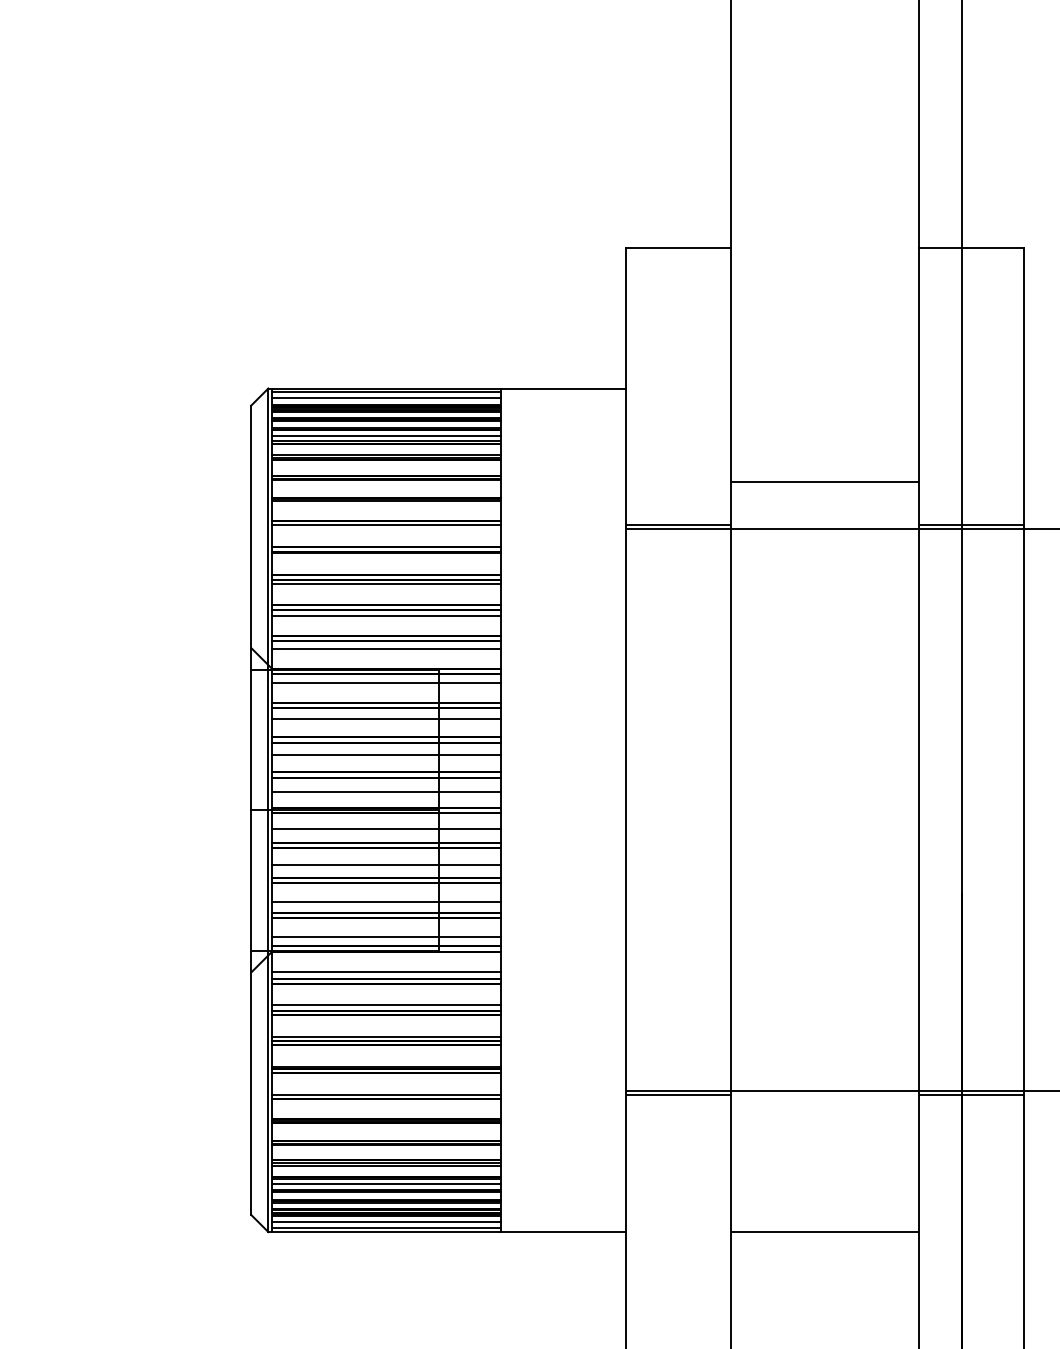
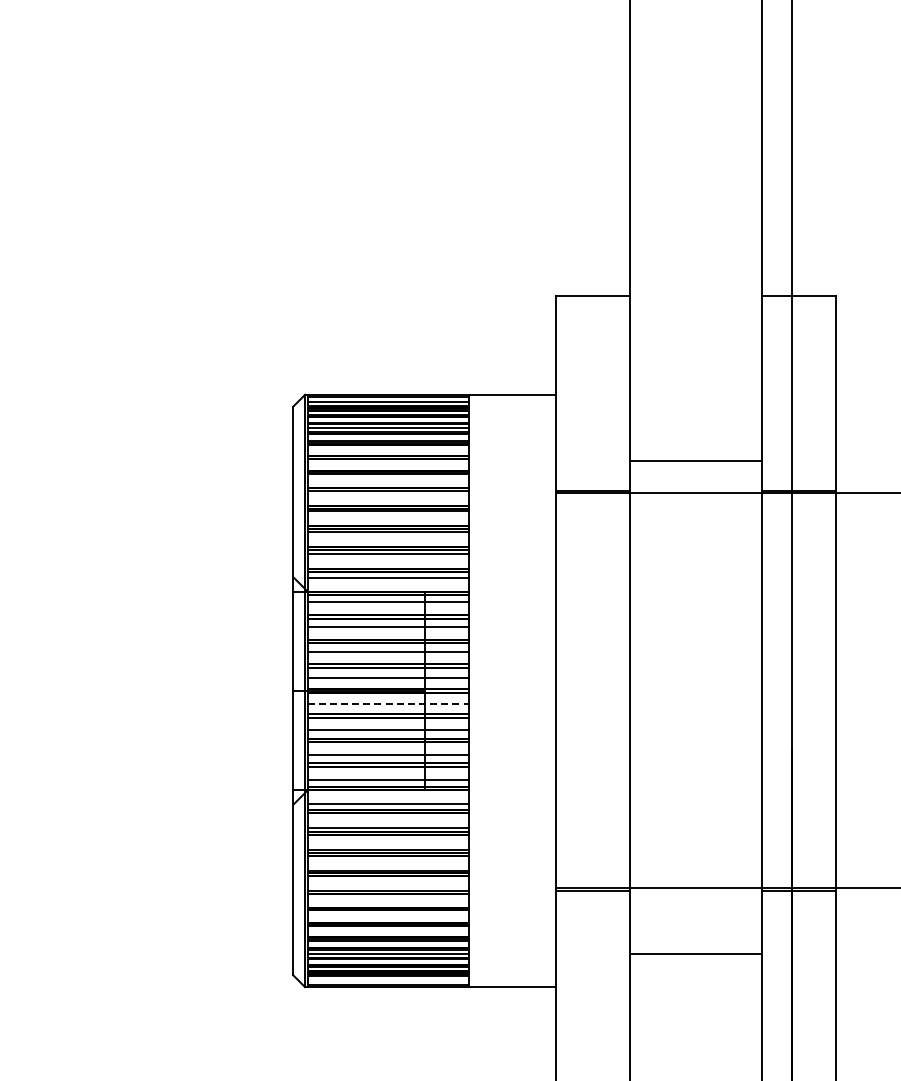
line: (387, 828) -> (388, 703), solid -> dashed
line: (385, 1222) -> (387, 980), removed
line: (824, 1232) -> (695, 954), moved

